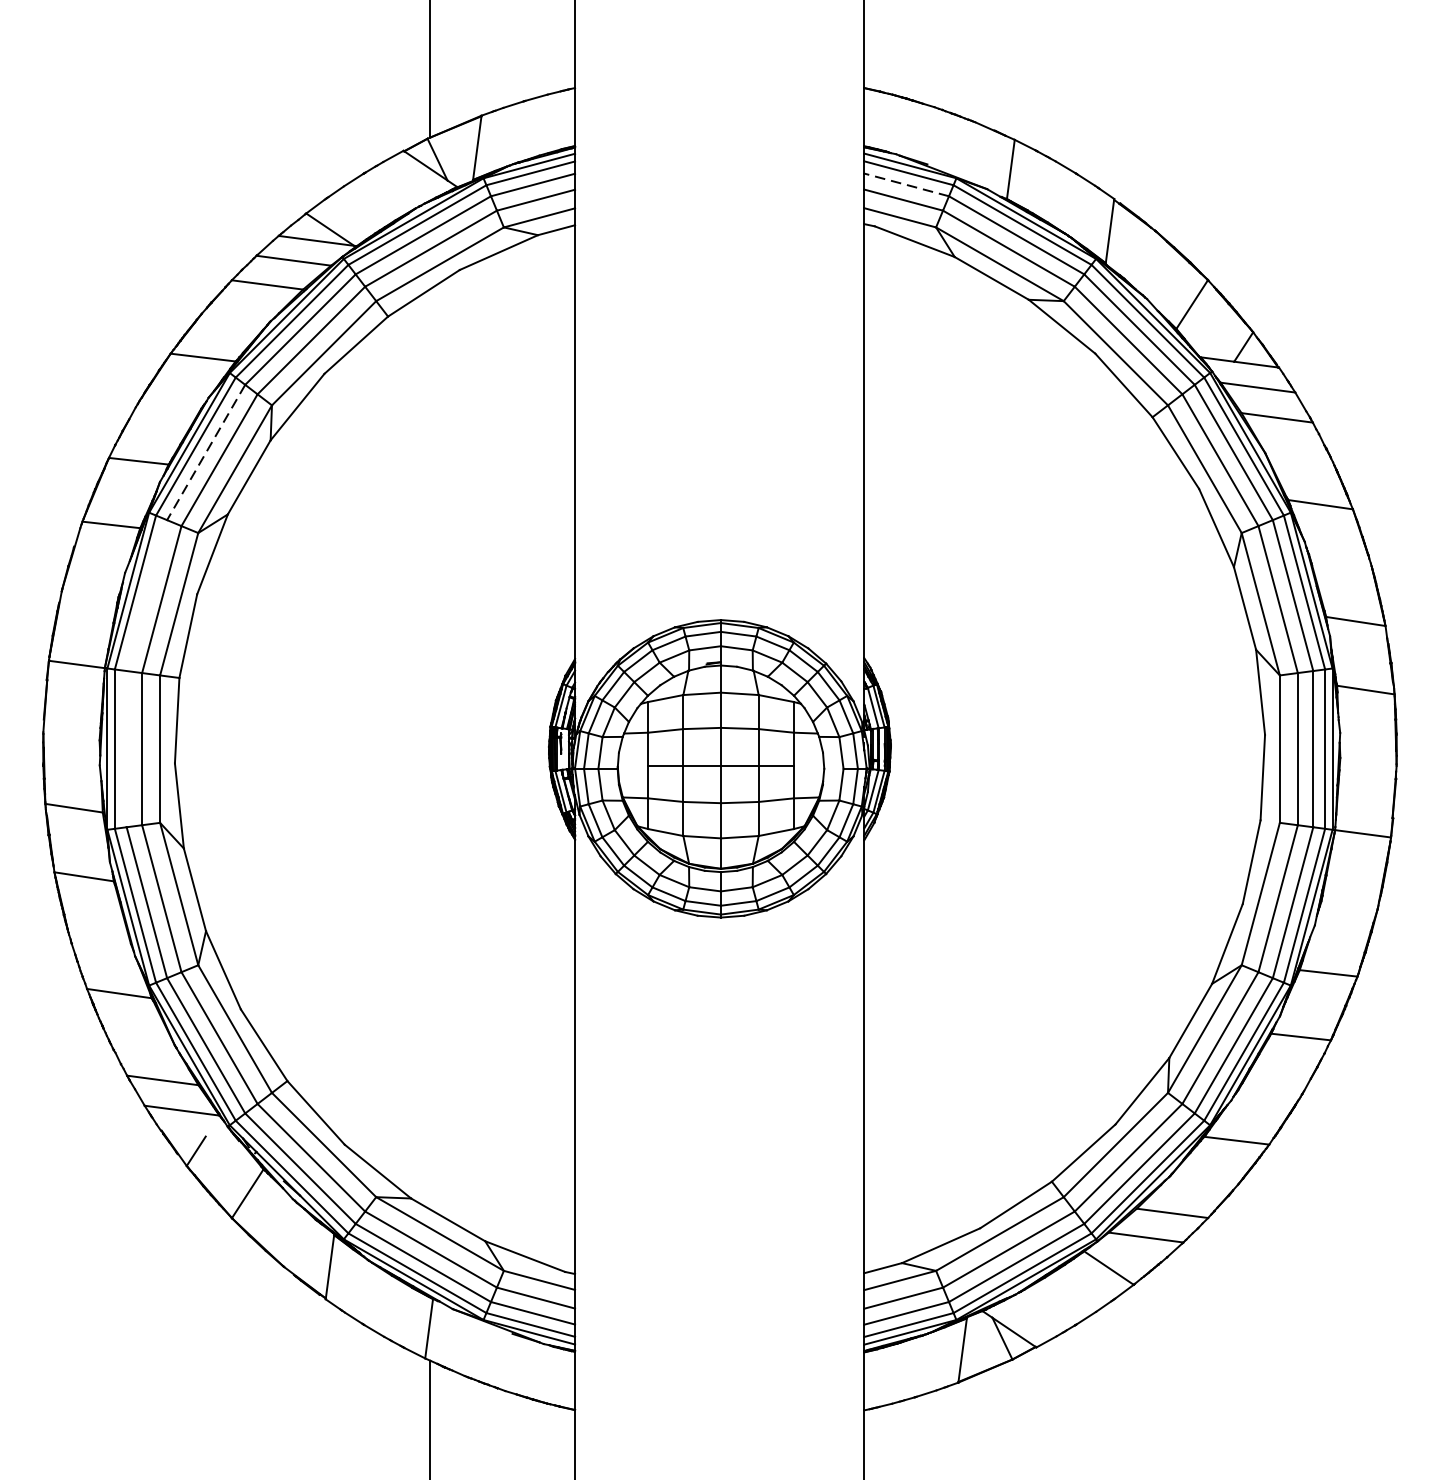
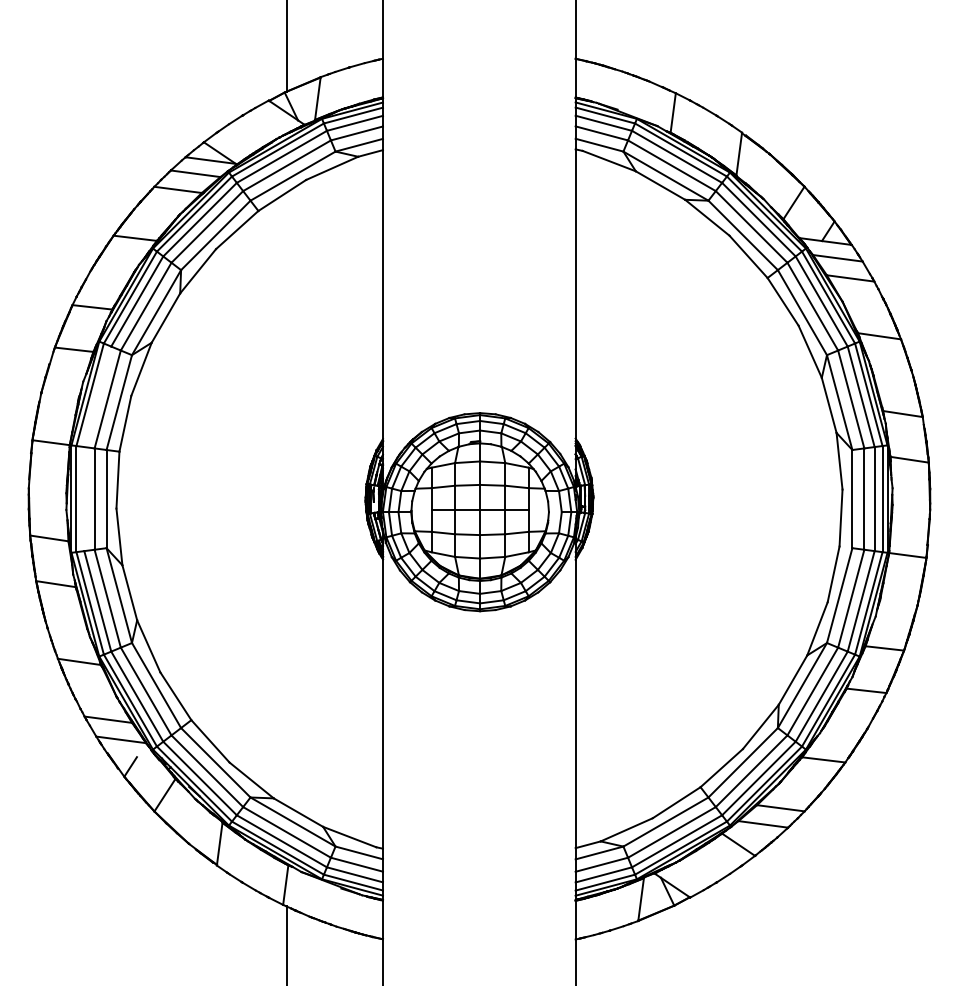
line: (906, 185) -> (603, 123), dashed -> solid
line: (206, 452) -> (137, 301), dashed -> solid

